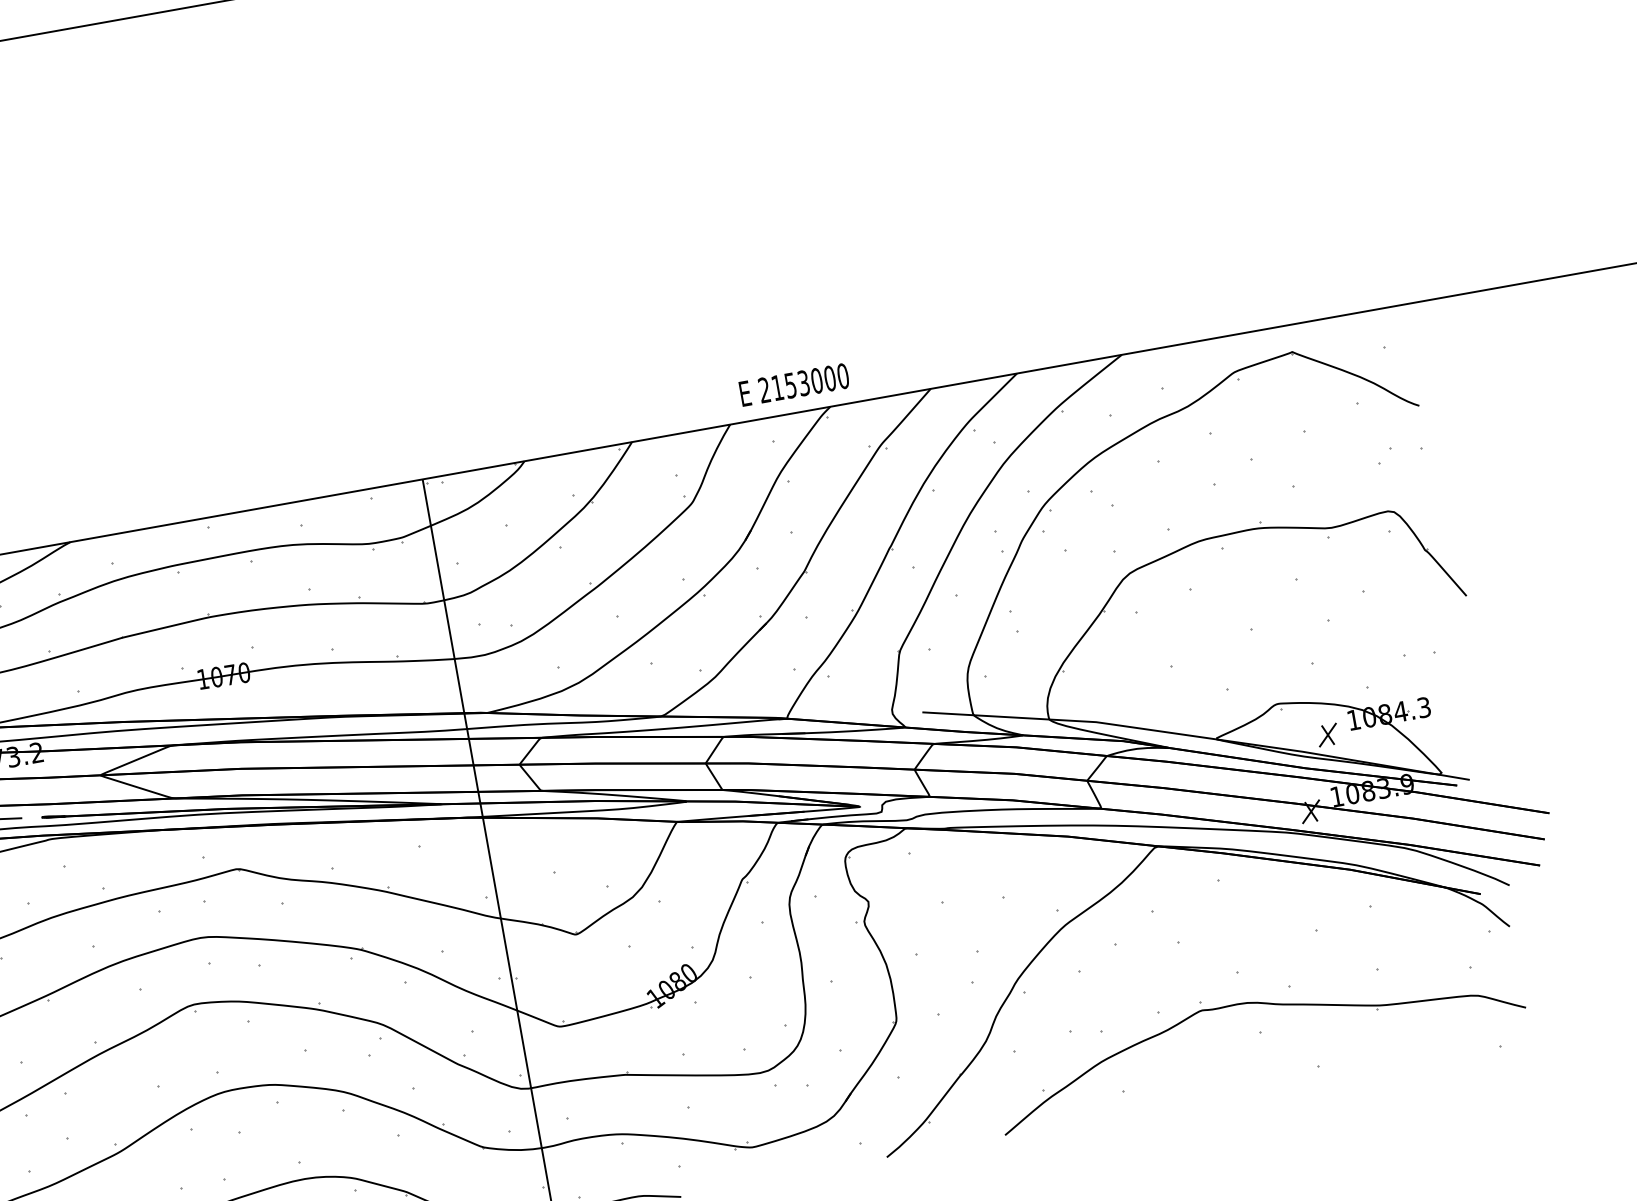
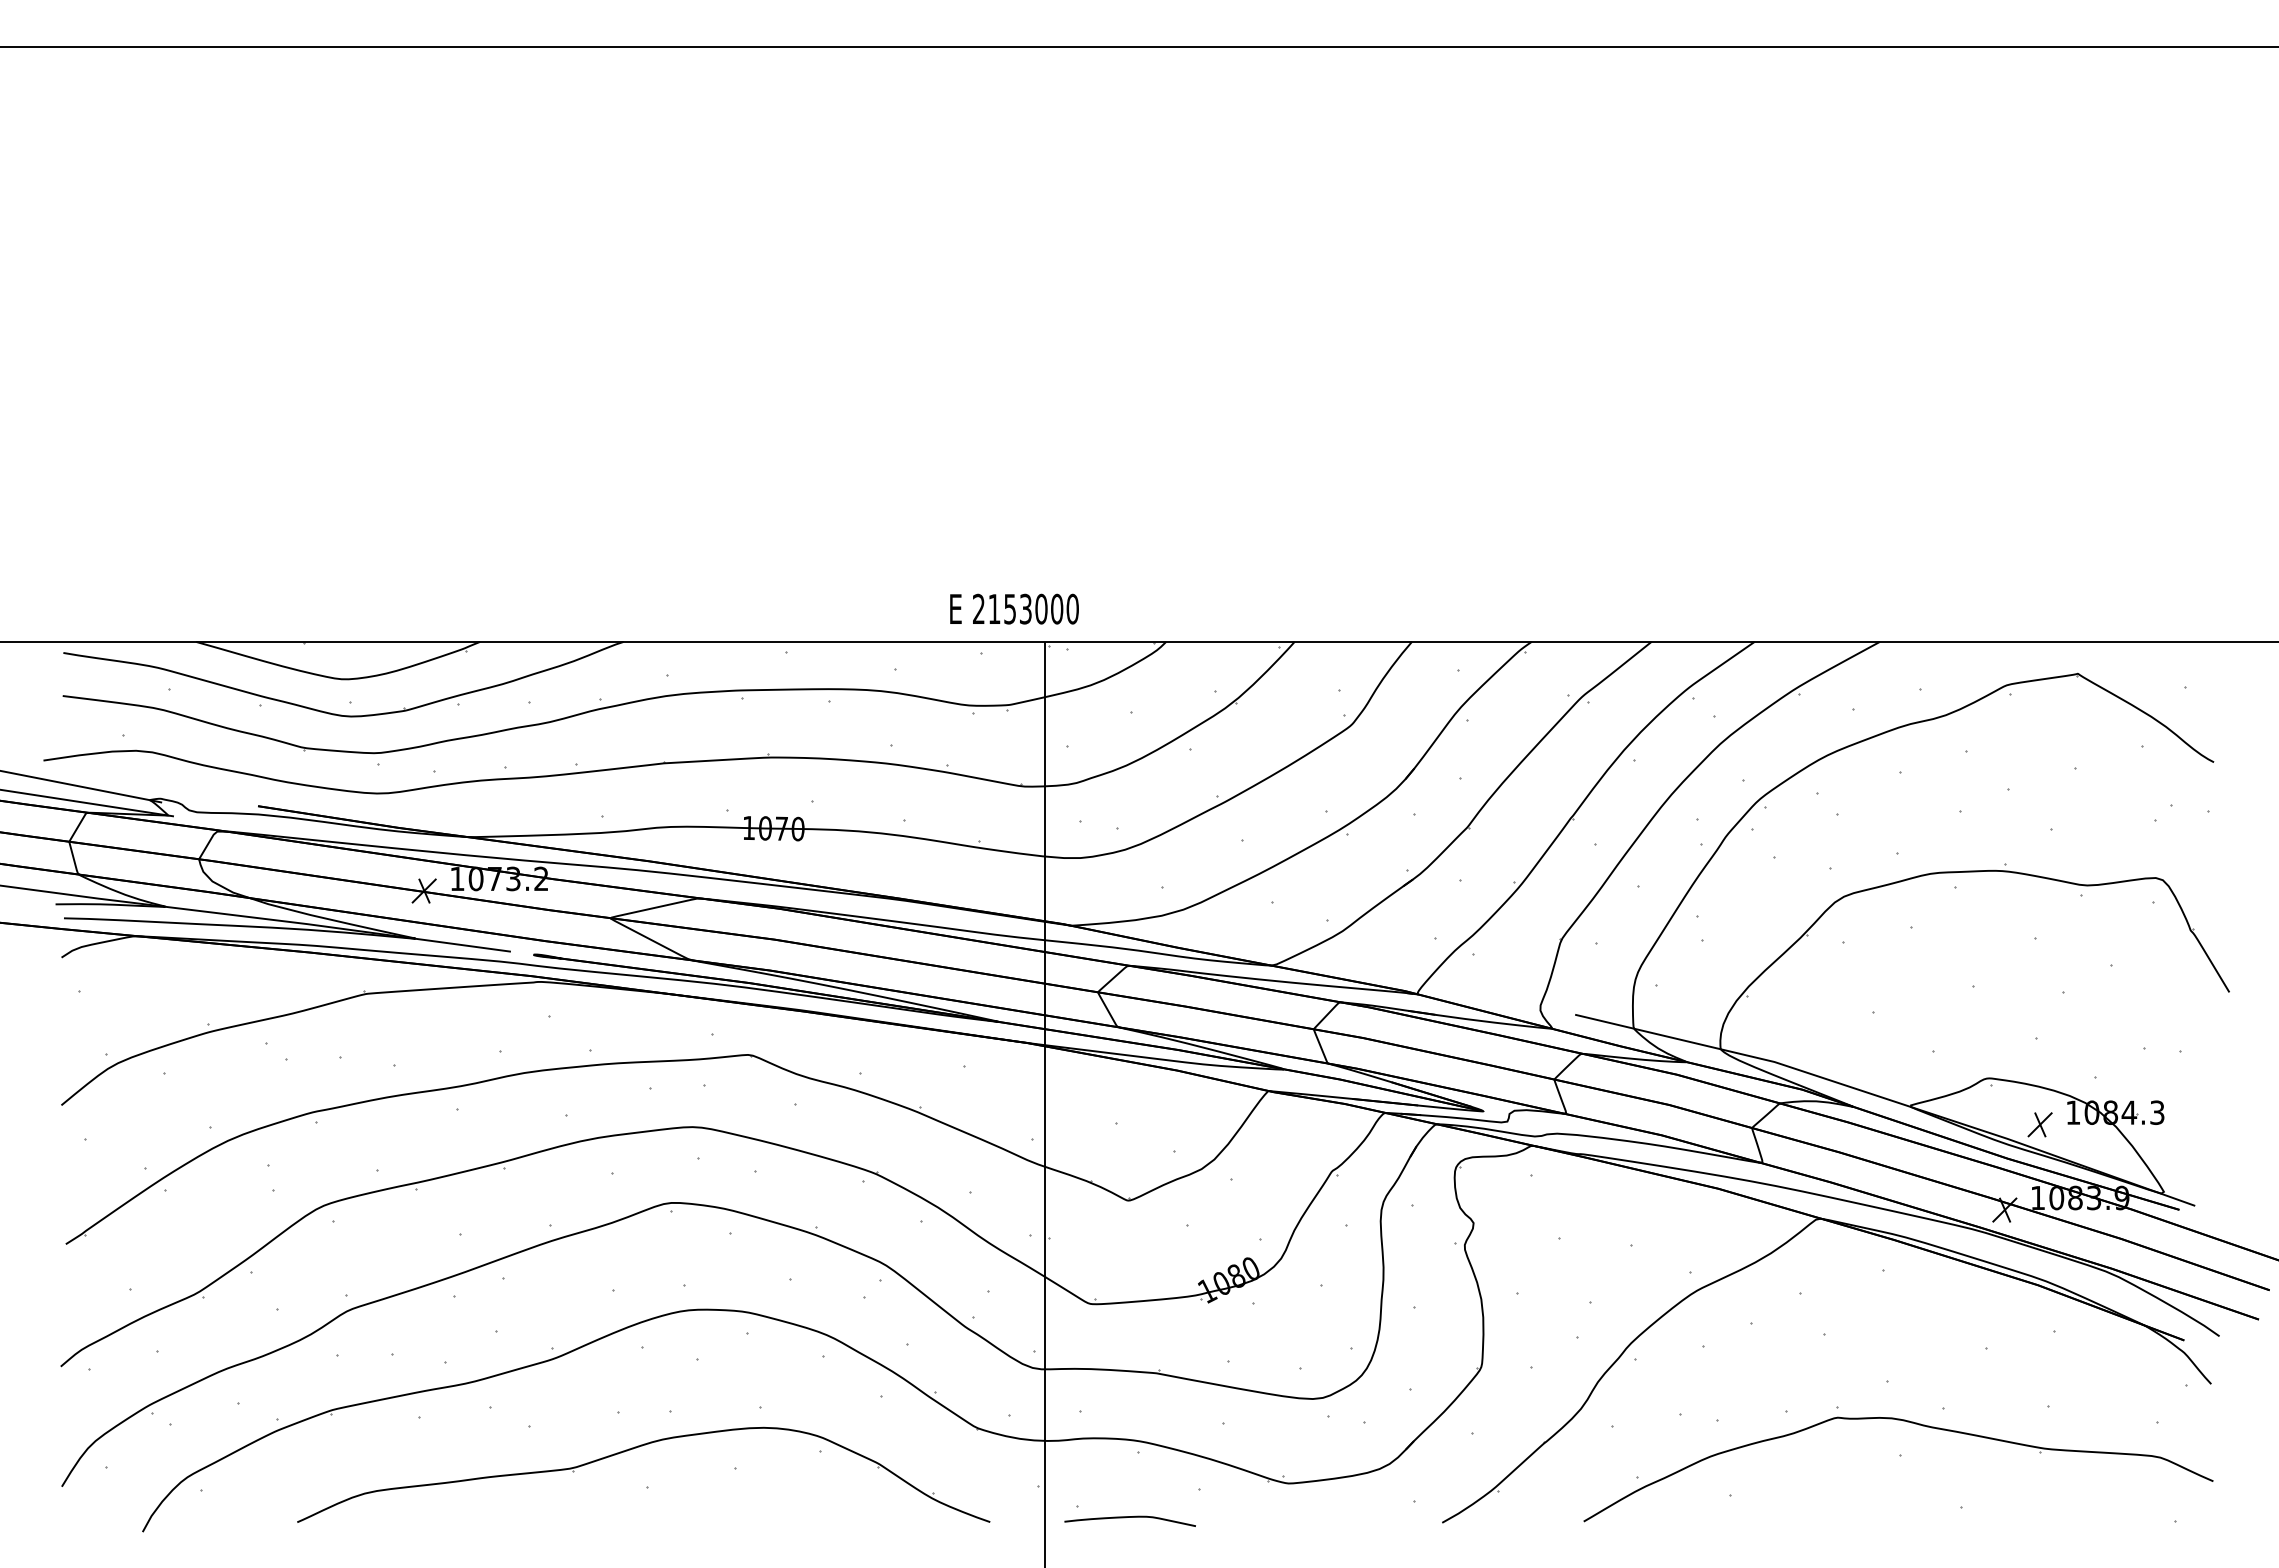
text: (794, 384) -> (1014, 608), moved

